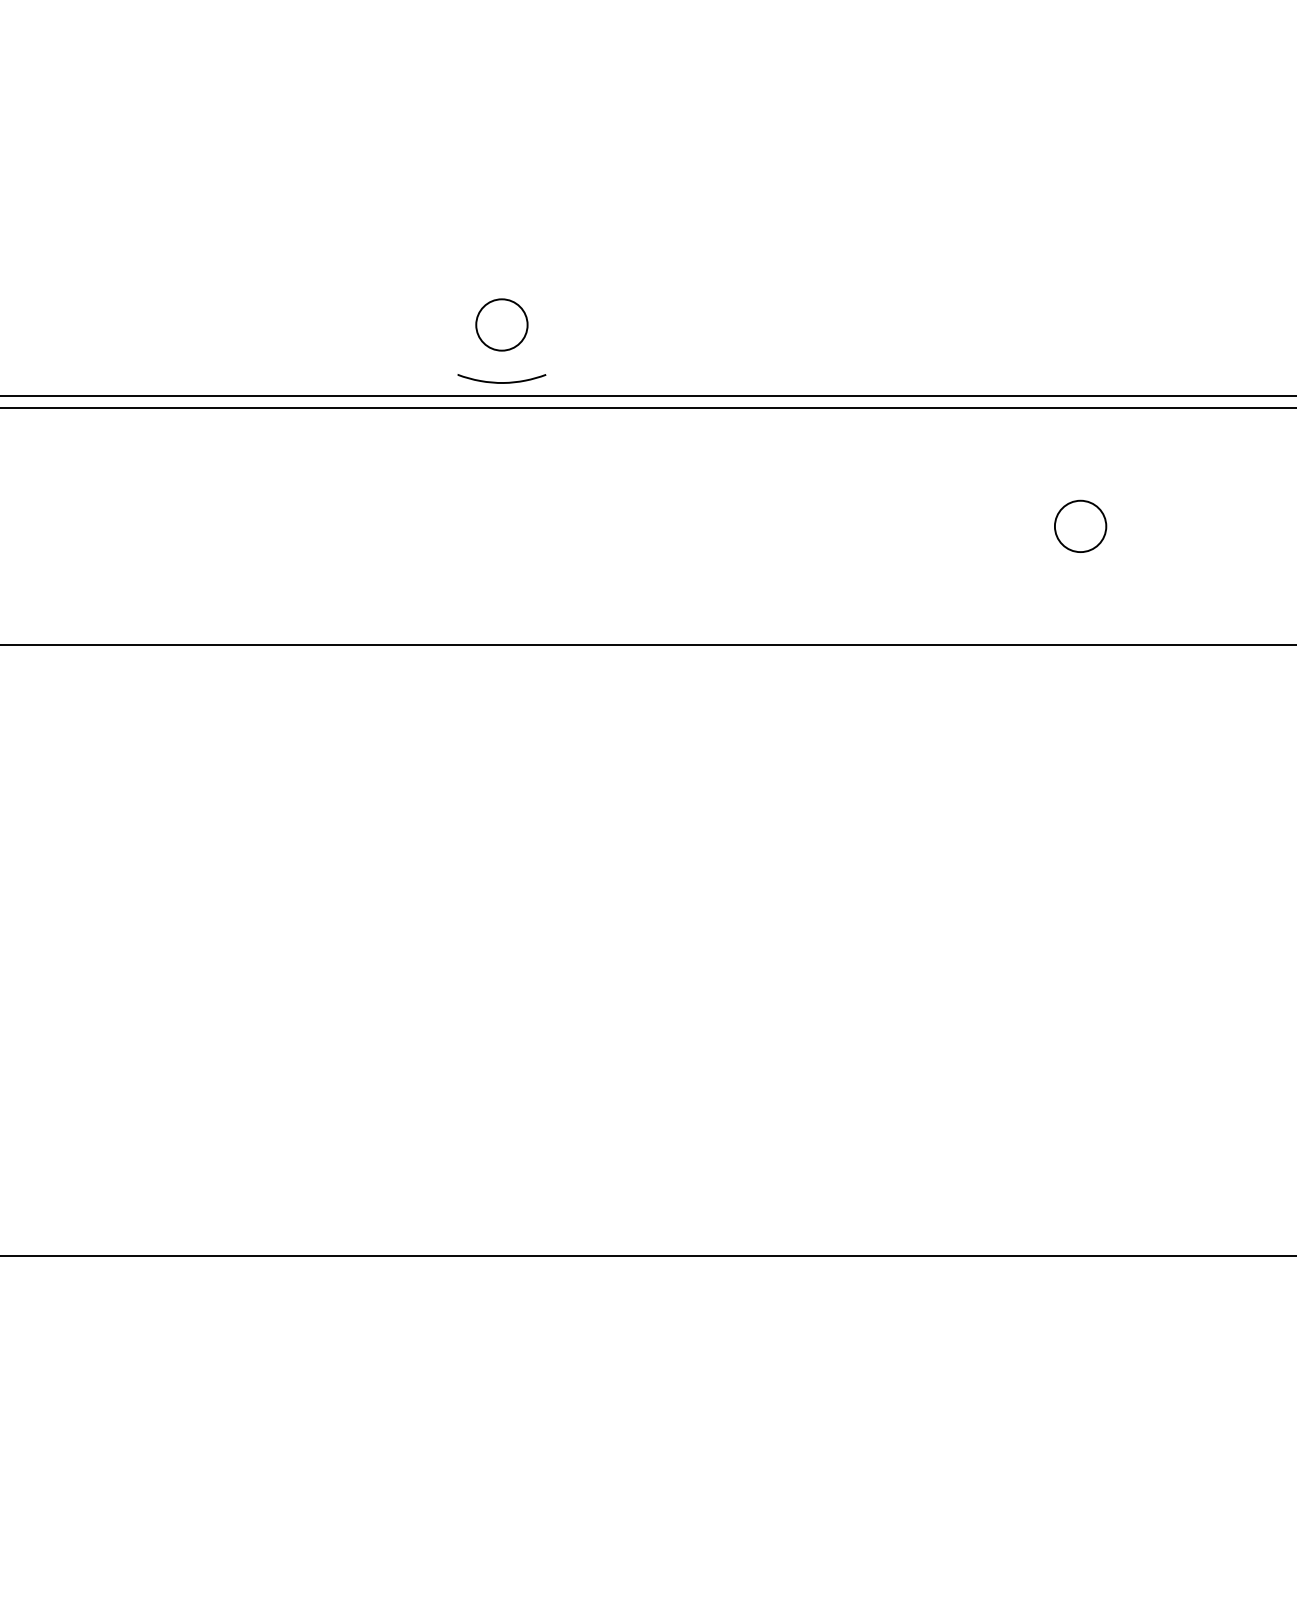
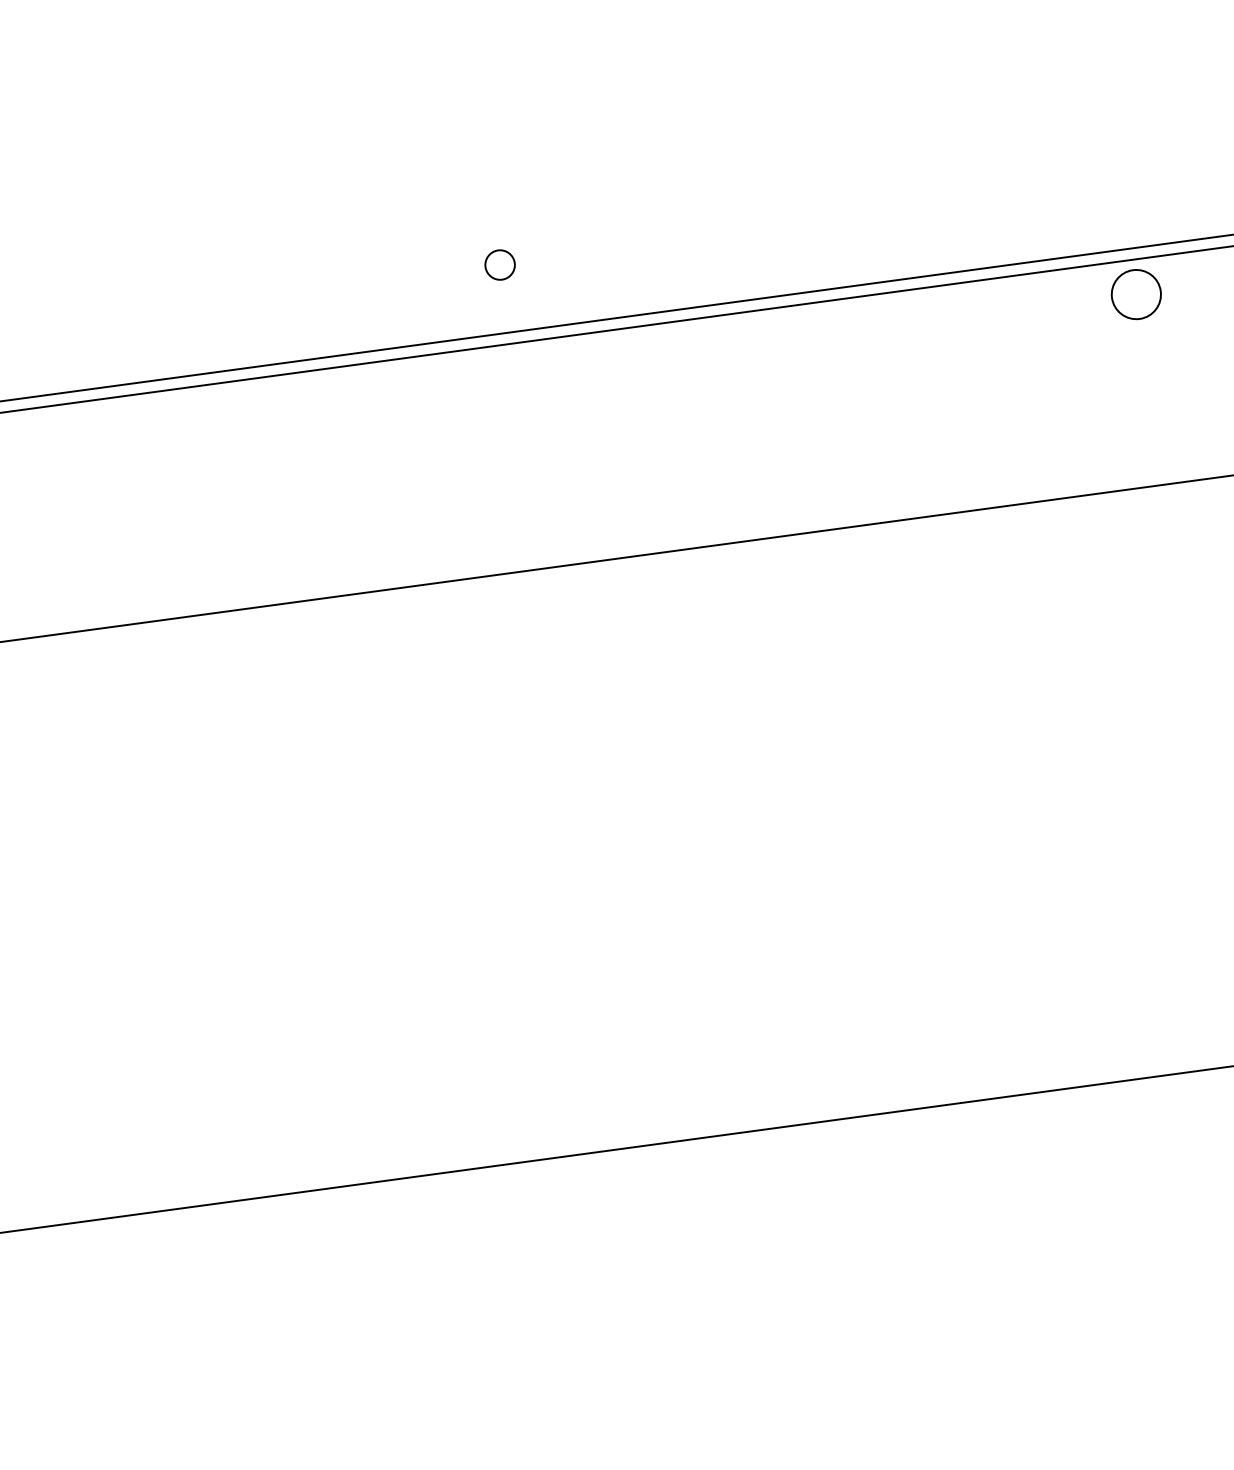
circle: (501, 324) -> (499, 264), size x0.6
curve: (501, 382) -> (507, 319), removed
circle: (1080, 525) -> (1136, 293), moved

